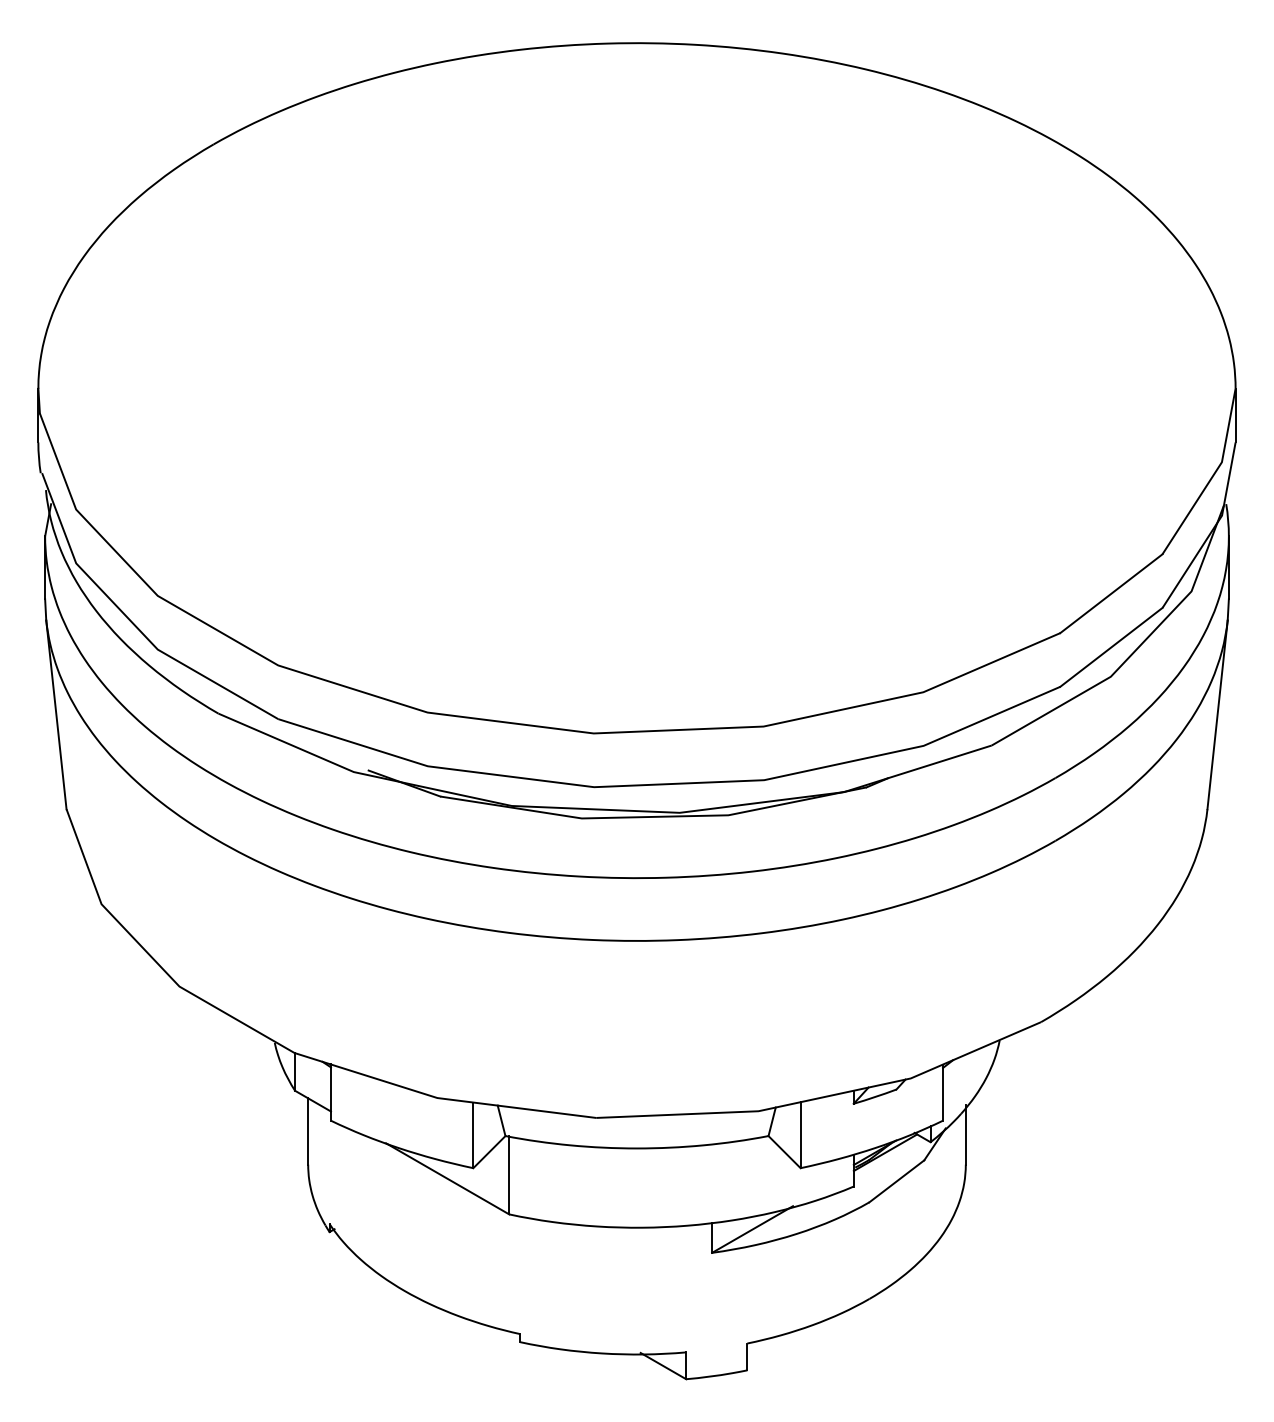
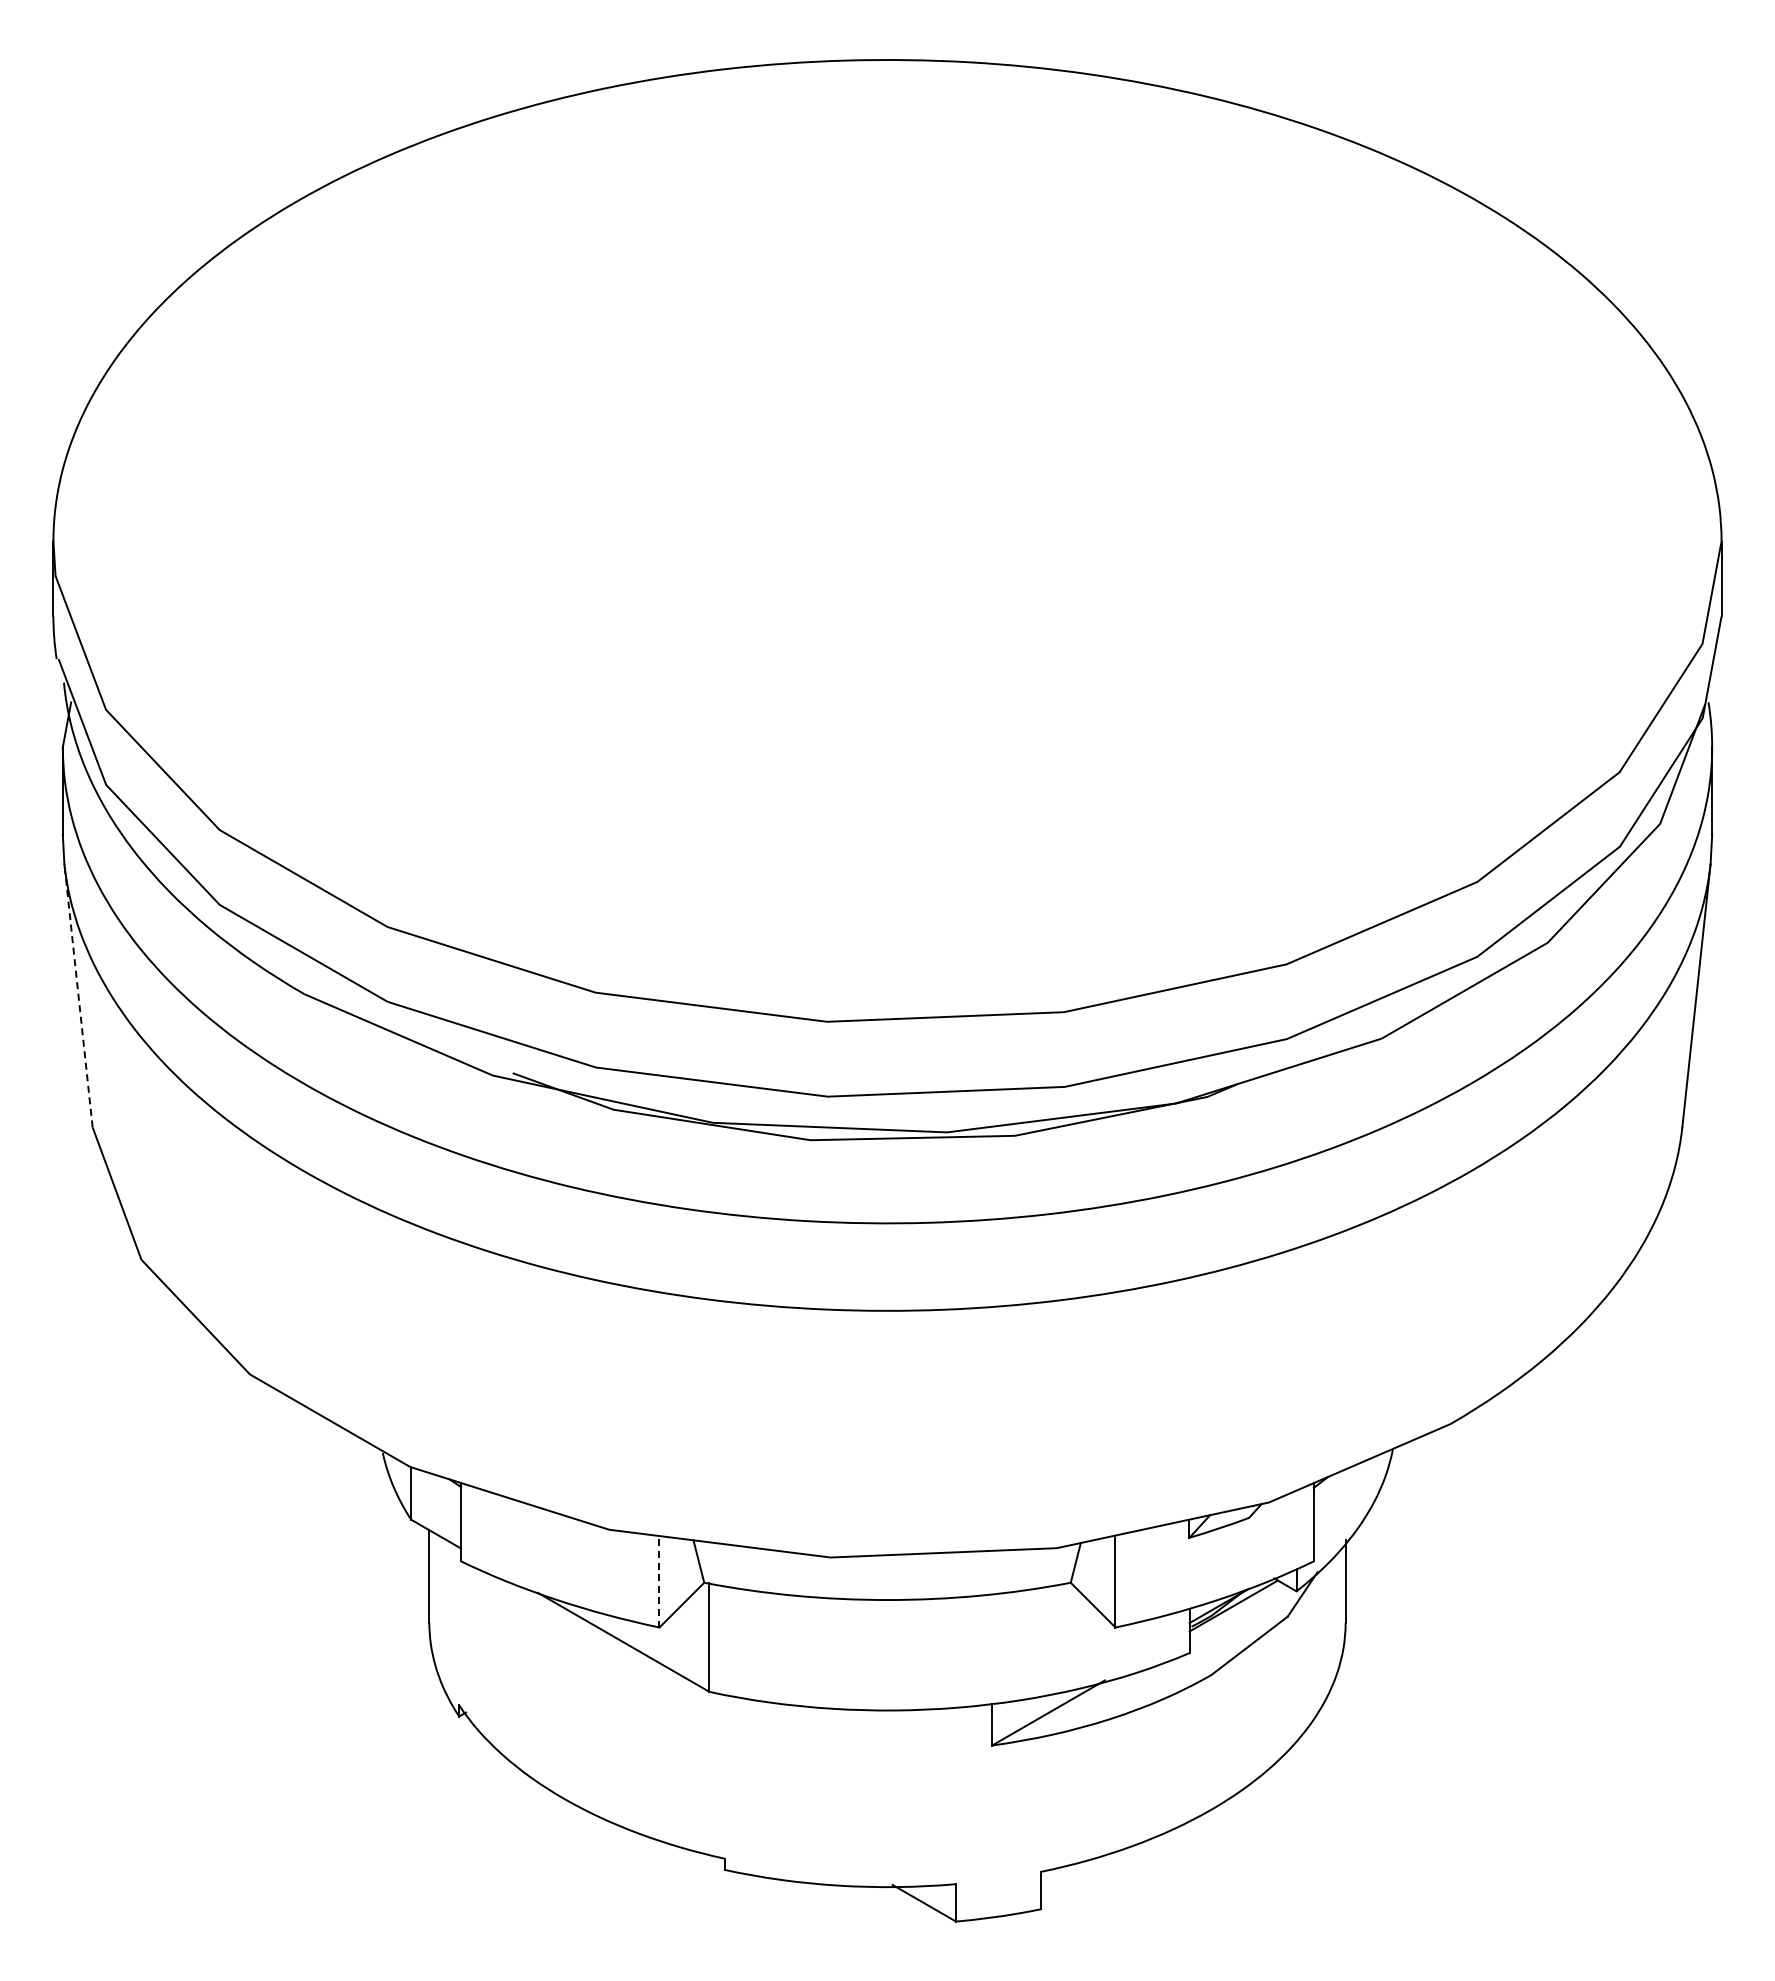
line: (56, 714) -> (78, 995), solid -> dashed
line: (473, 1135) -> (659, 1581), solid -> dashed

